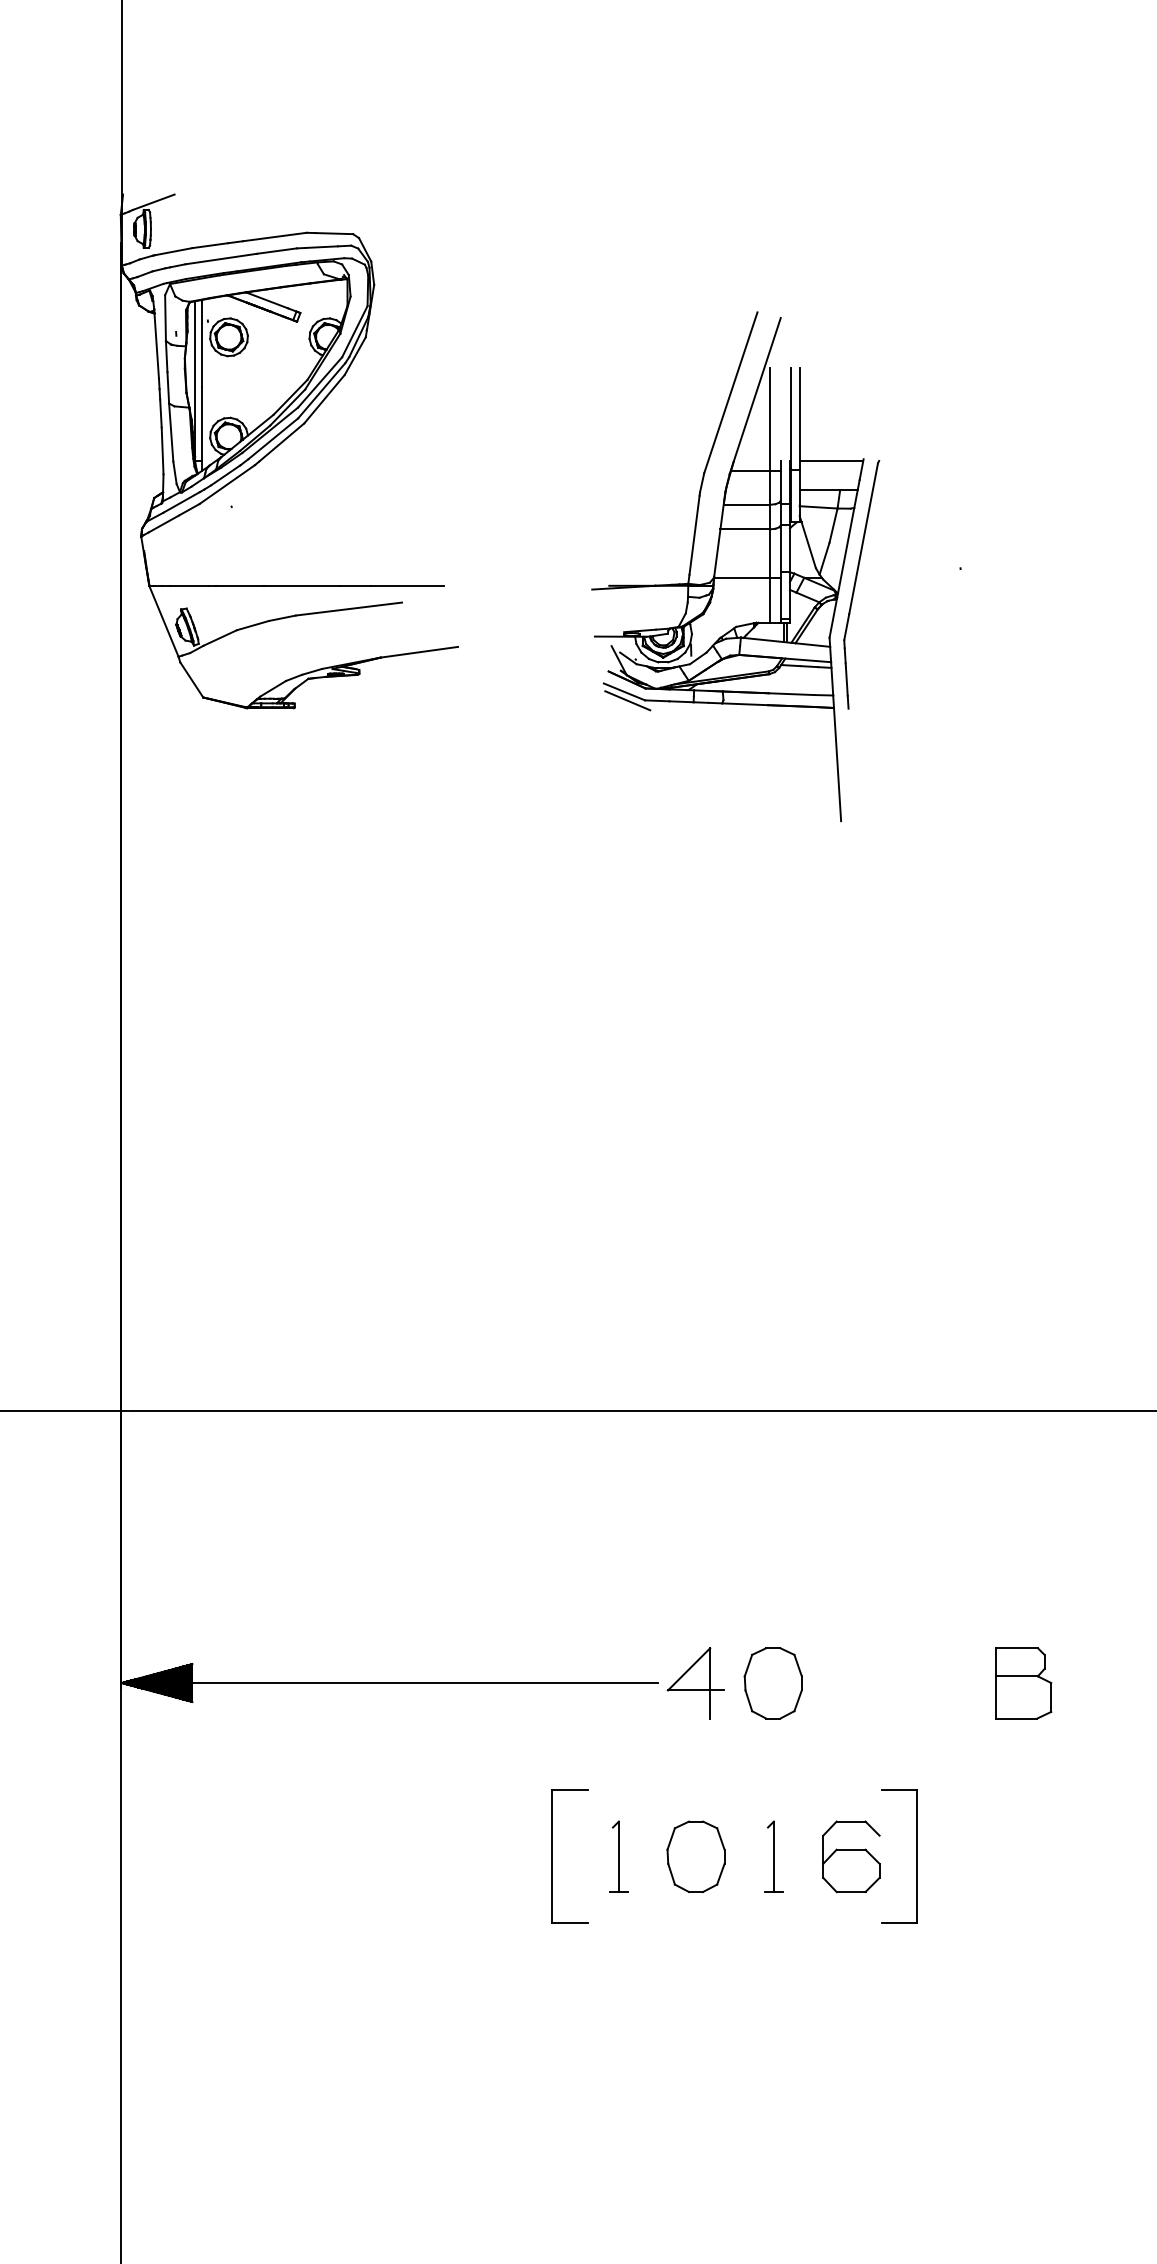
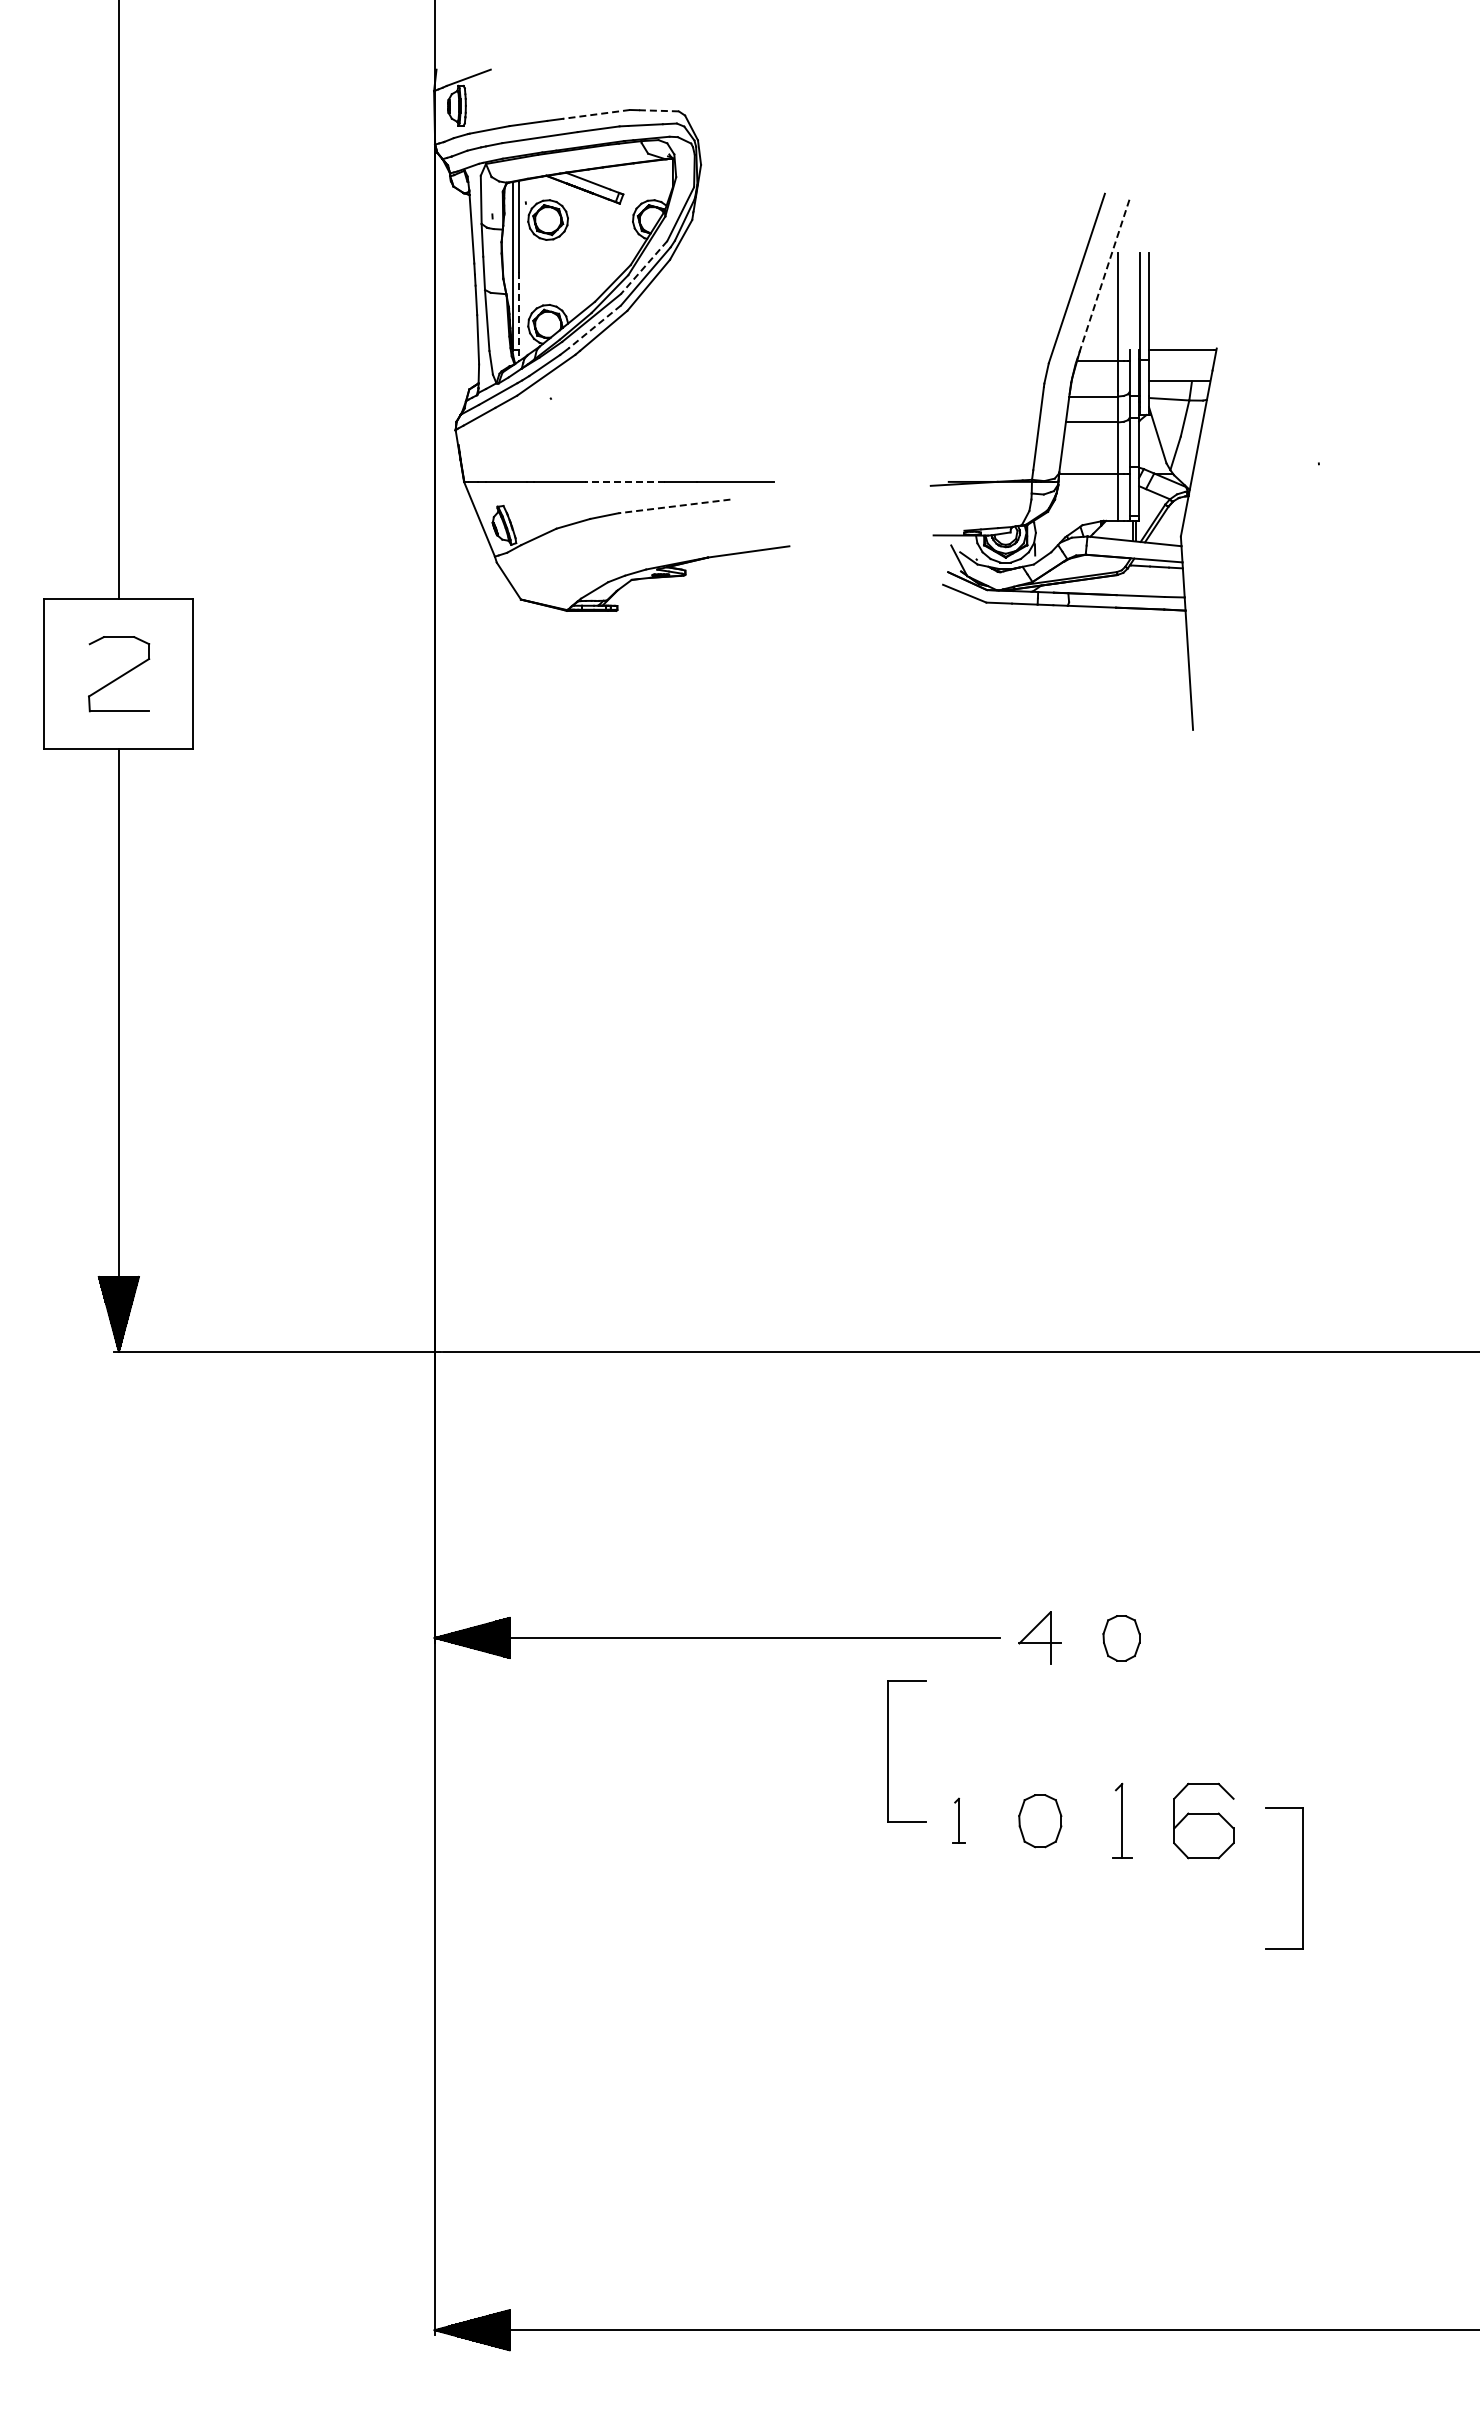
line: (334, 233) -> (659, 110), solid -> dashed
line: (274, 237) -> (596, 114), solid -> dashed
line: (319, 382) -> (643, 267), solid -> dashed
line: (755, 396) -> (1102, 282), solid -> dashed
line: (201, 429) -> (519, 317), solid -> dashed
line: (273, 439) -> (594, 327), solid -> dashed
part: (861, 584) -> (1214, 480), removed
line: (301, 585) -> (624, 481), solid -> dashed
line: (348, 609) -> (673, 506), solid -> dashed
line: (627, 701) -> (967, 603), removed
part: (695, 1682) -> (1039, 1637), size x0.7
part: (773, 1683) -> (1121, 1638), size x0.6
part: (1023, 1683) -> (1385, 1638), removed
part: (552, 1856) -> (888, 1751), moved
part: (618, 1856) -> (958, 1820), size x0.6
part: (916, 1856) -> (1302, 1878), moved
part: (696, 1857) -> (1040, 1821), size x0.7

